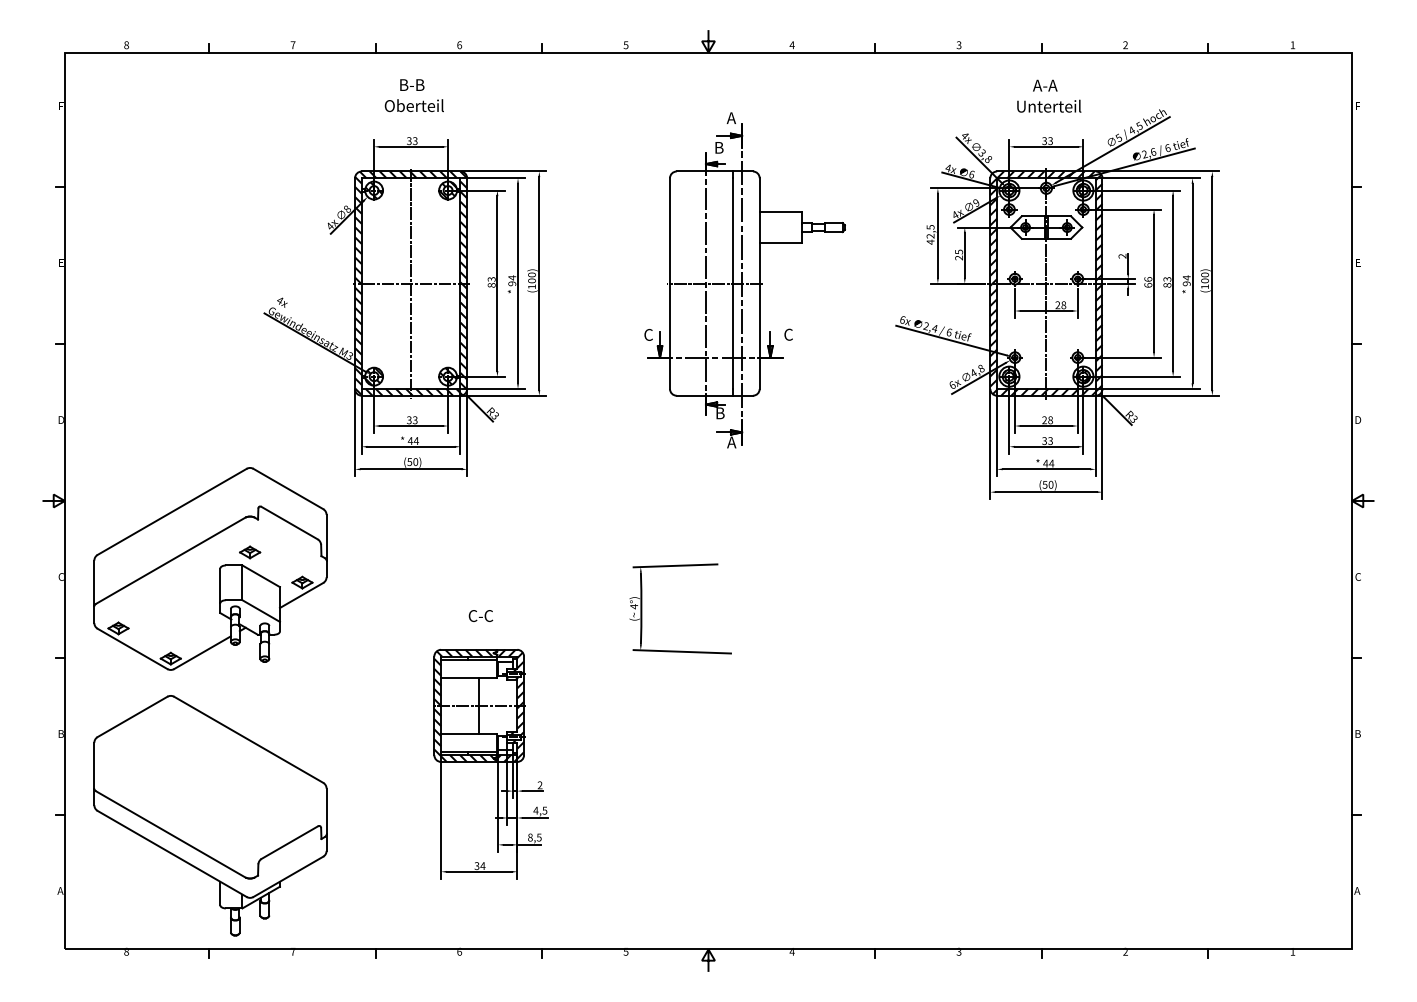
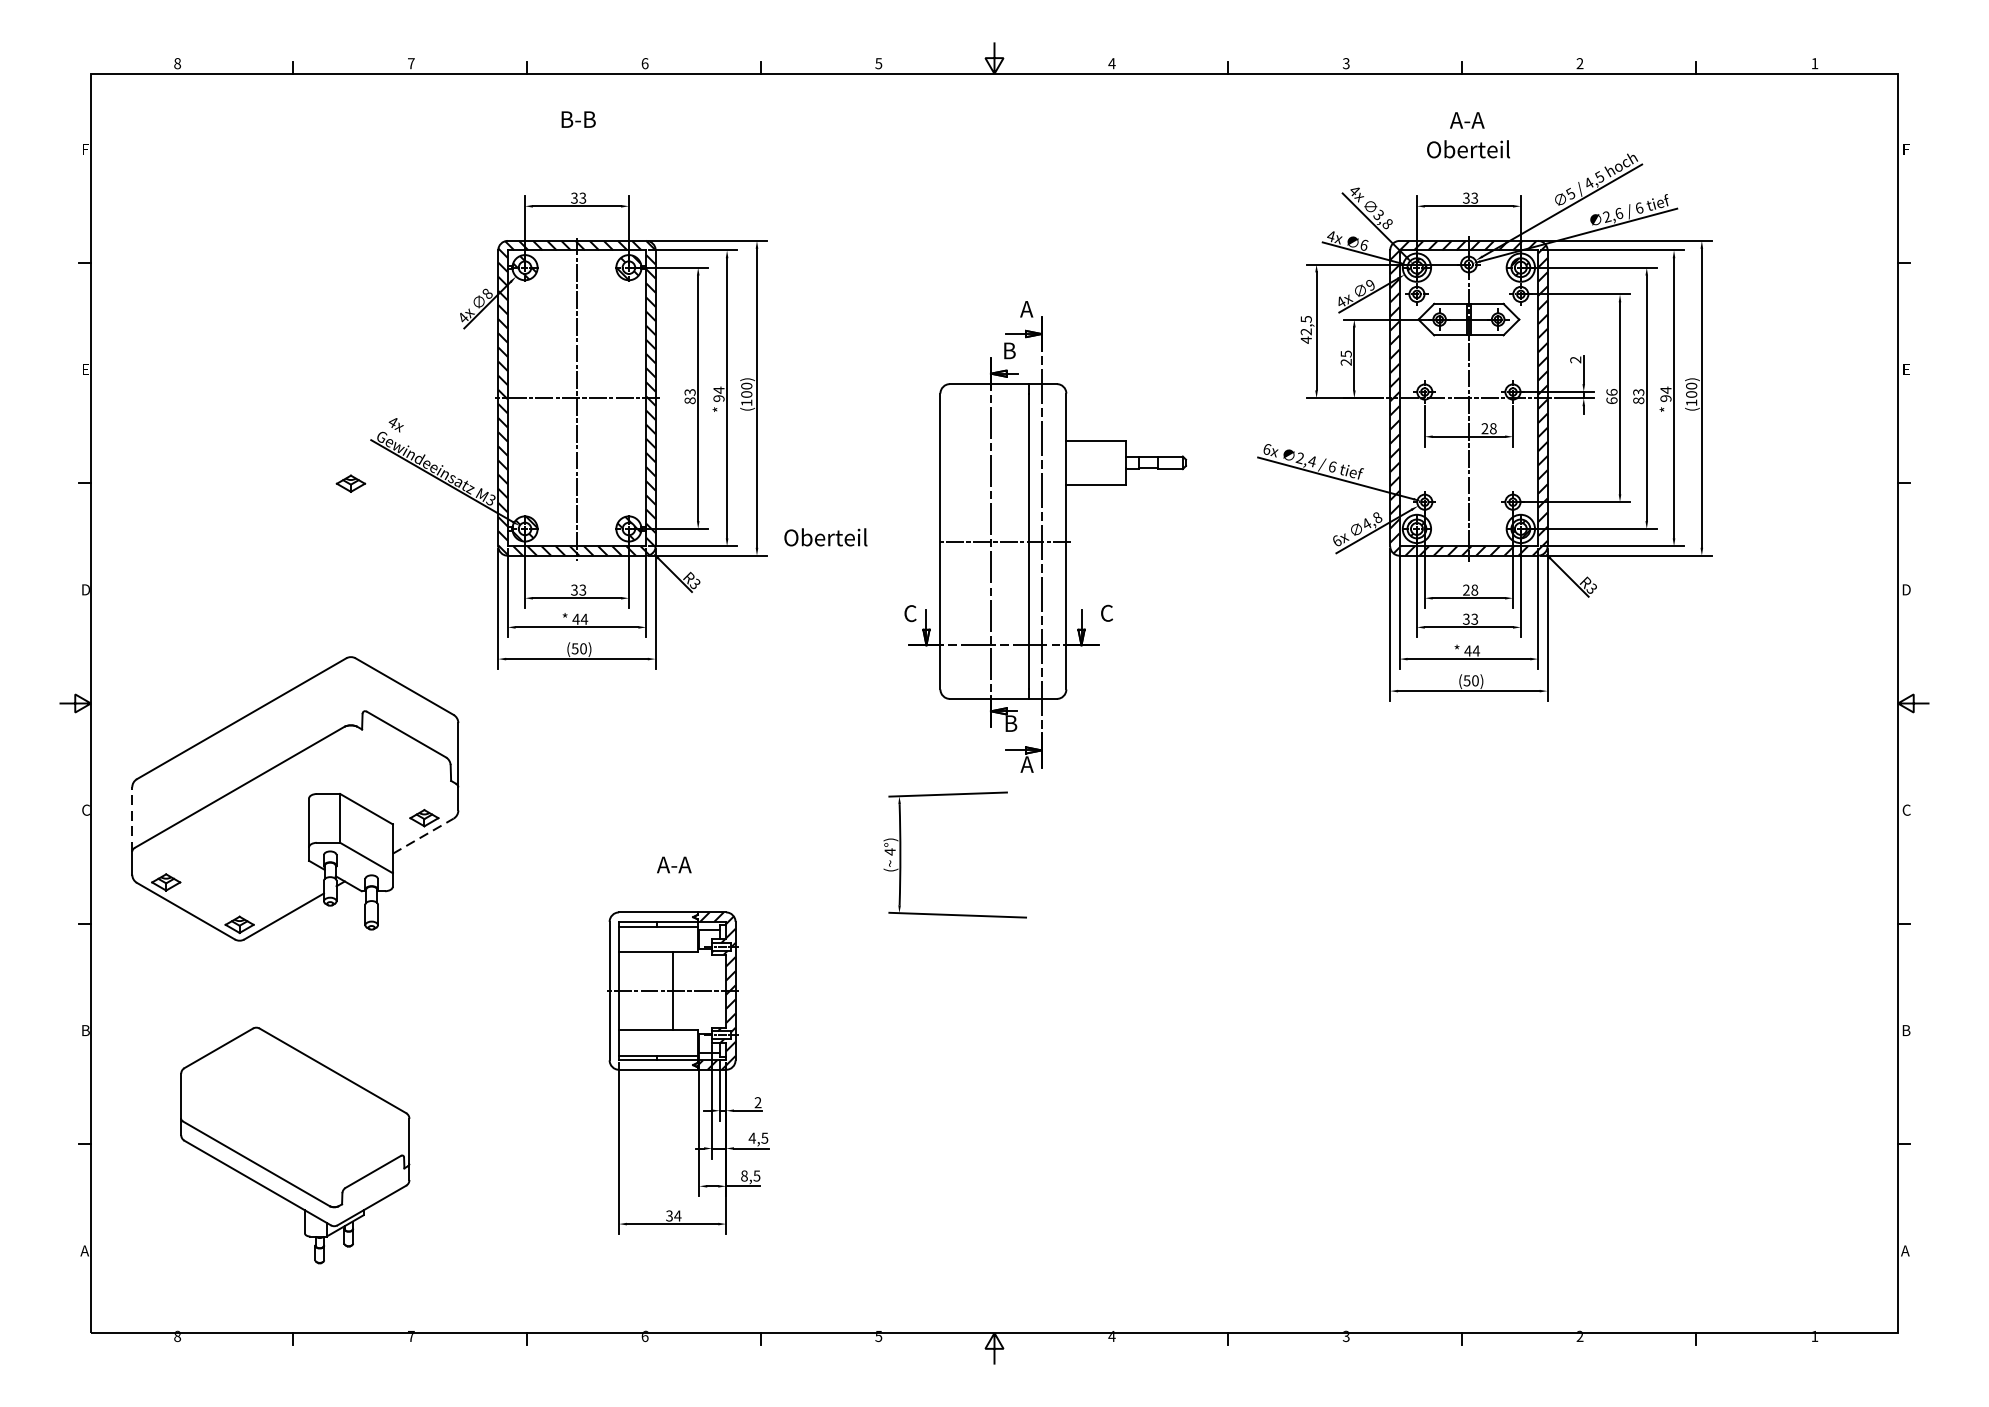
text: (413, 105) -> (824, 537), moved
text: (1048, 105) -> (1471, 148), Unterteil -> Oberteil
part: (744, 280) -> (1045, 537), moved
part: (250, 552) -> (351, 483), moved
line: (94, 583) -> (132, 819), solid -> dashed
line: (301, 595) -> (423, 836), solid -> dashed
text: (480, 616) -> (674, 865), C-C -> A-A
hatch: (465, 705) -> (653, 990), removed
part: (210, 815) -> (295, 1145), size x0.7

